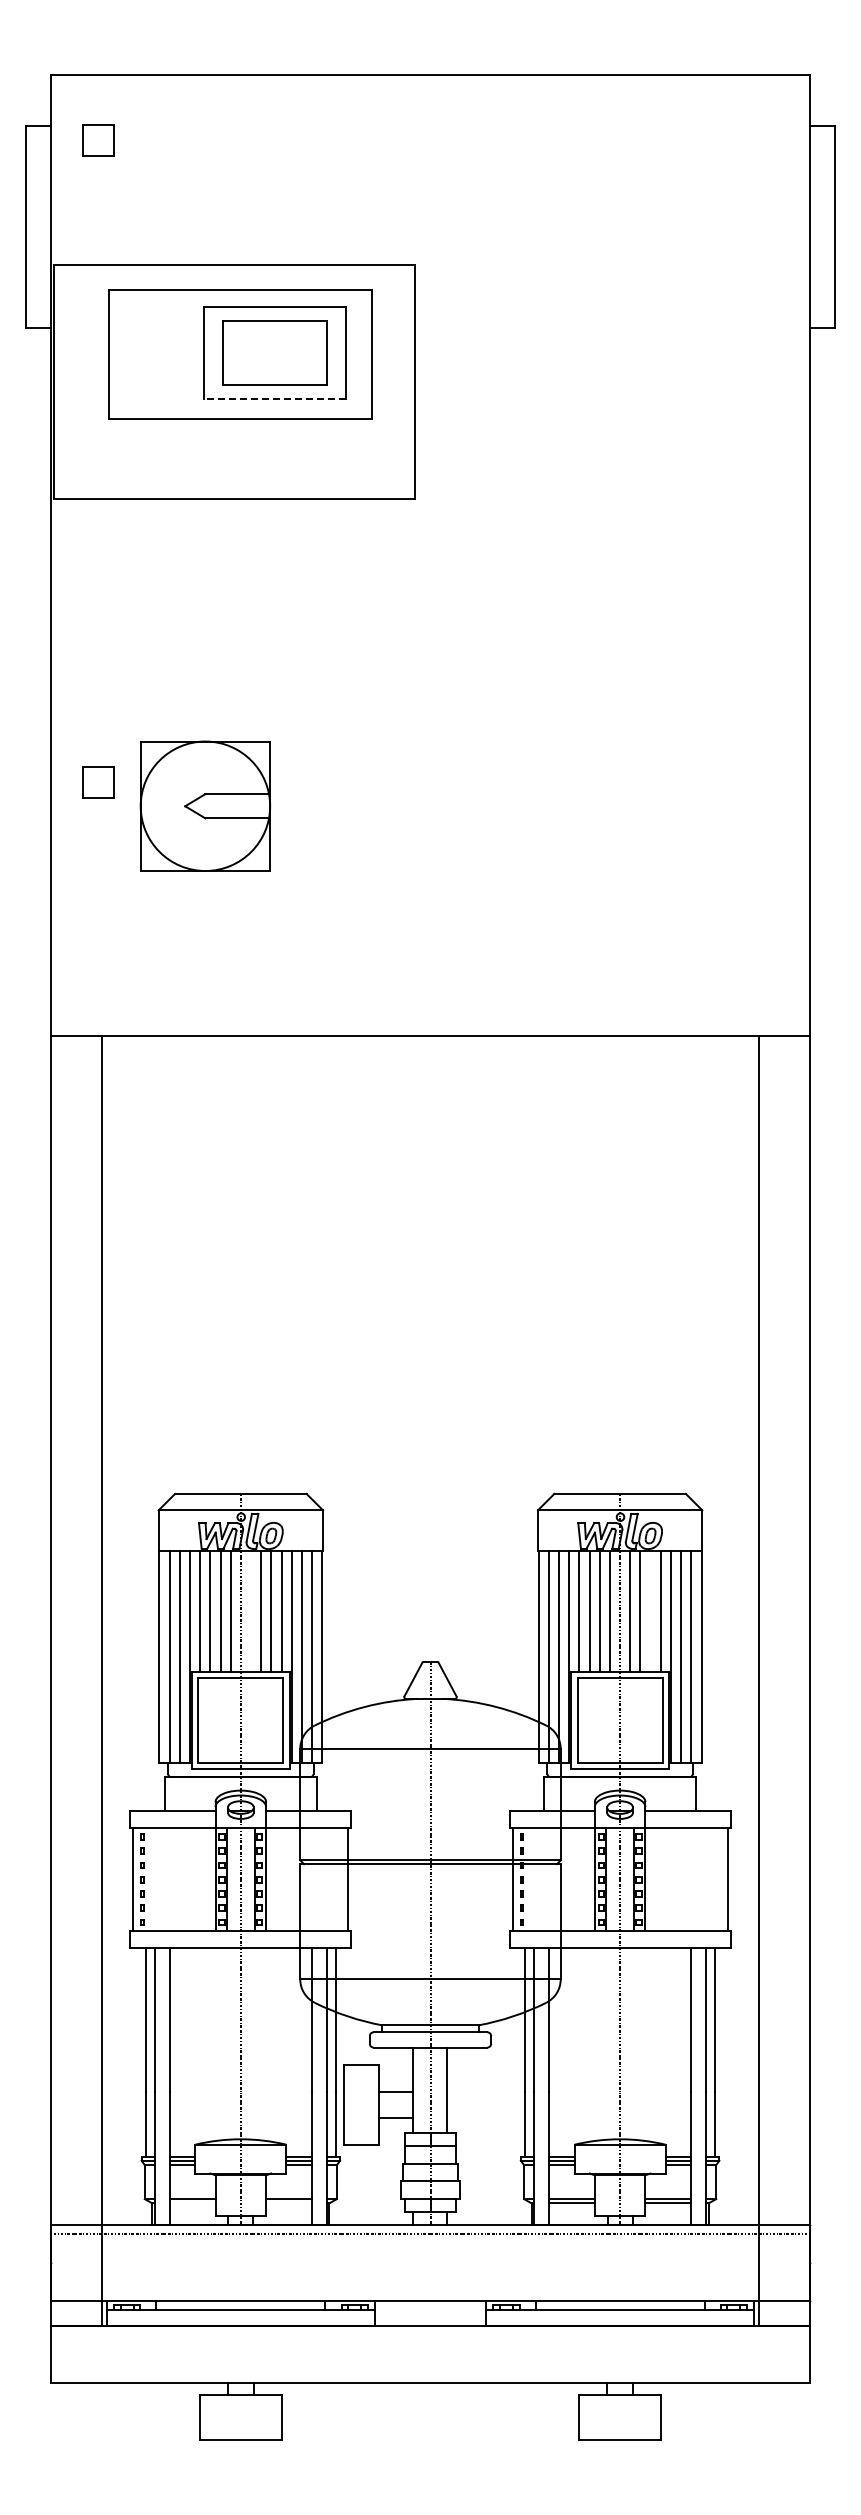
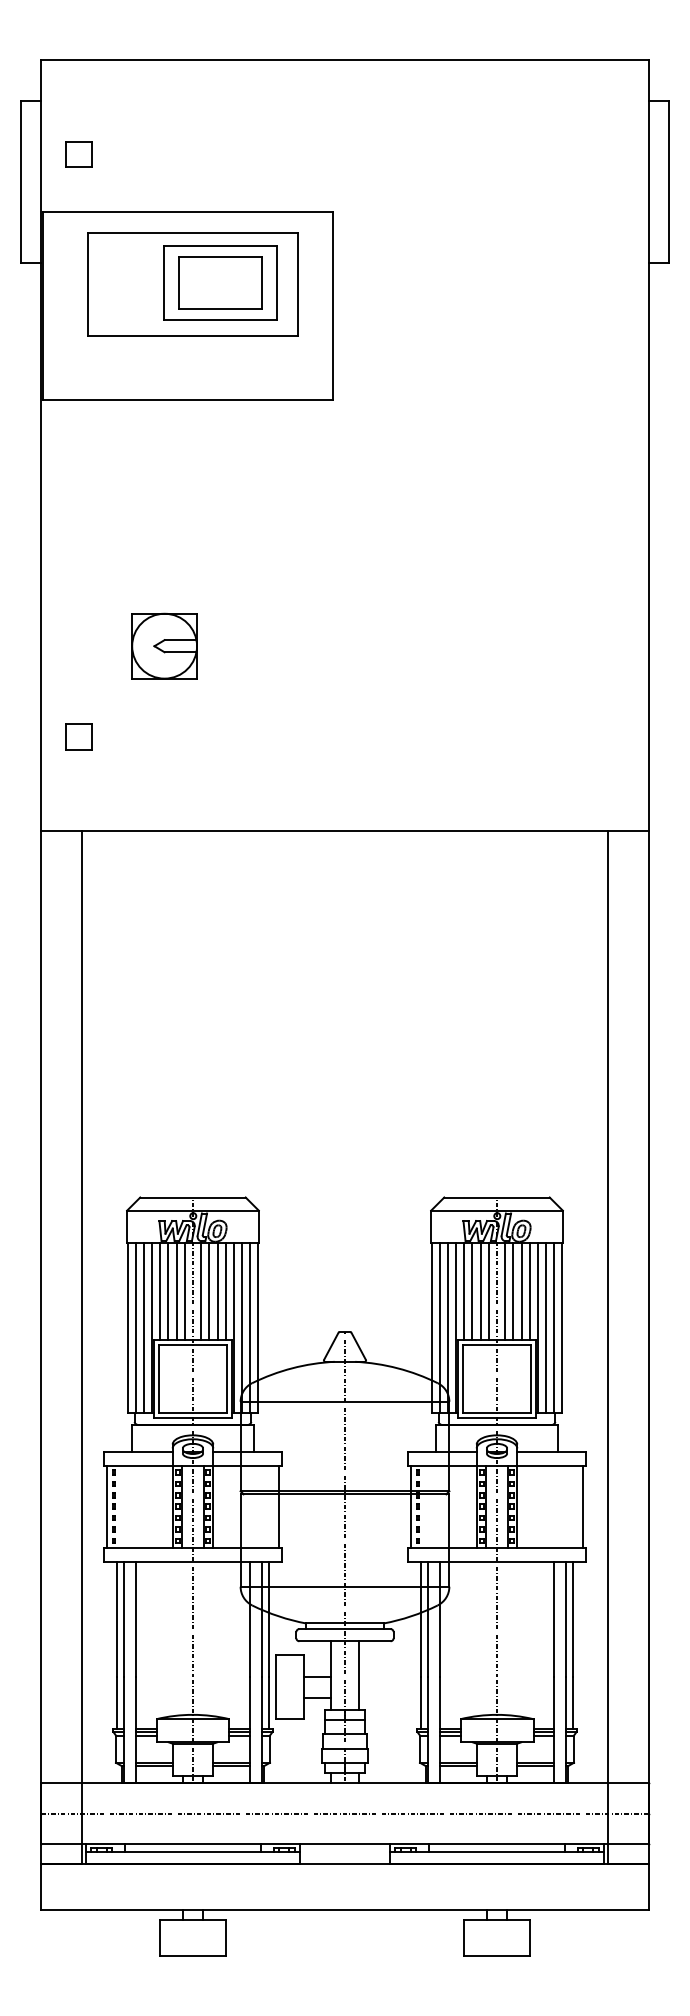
part: (98, 140) -> (78, 154), moved
line: (275, 399) -> (220, 320), dashed -> solid
part: (98, 782) -> (78, 737), moved
part: (205, 805) -> (164, 645), size x0.62
line: (251, 1610) -> (201, 1290), added
line: (650, 1610) -> (521, 1290), added
line: (192, 2203) -> (154, 1766), added
line: (288, 2203) -> (231, 1766), added
line: (430, 2233) -> (345, 1813), moved

